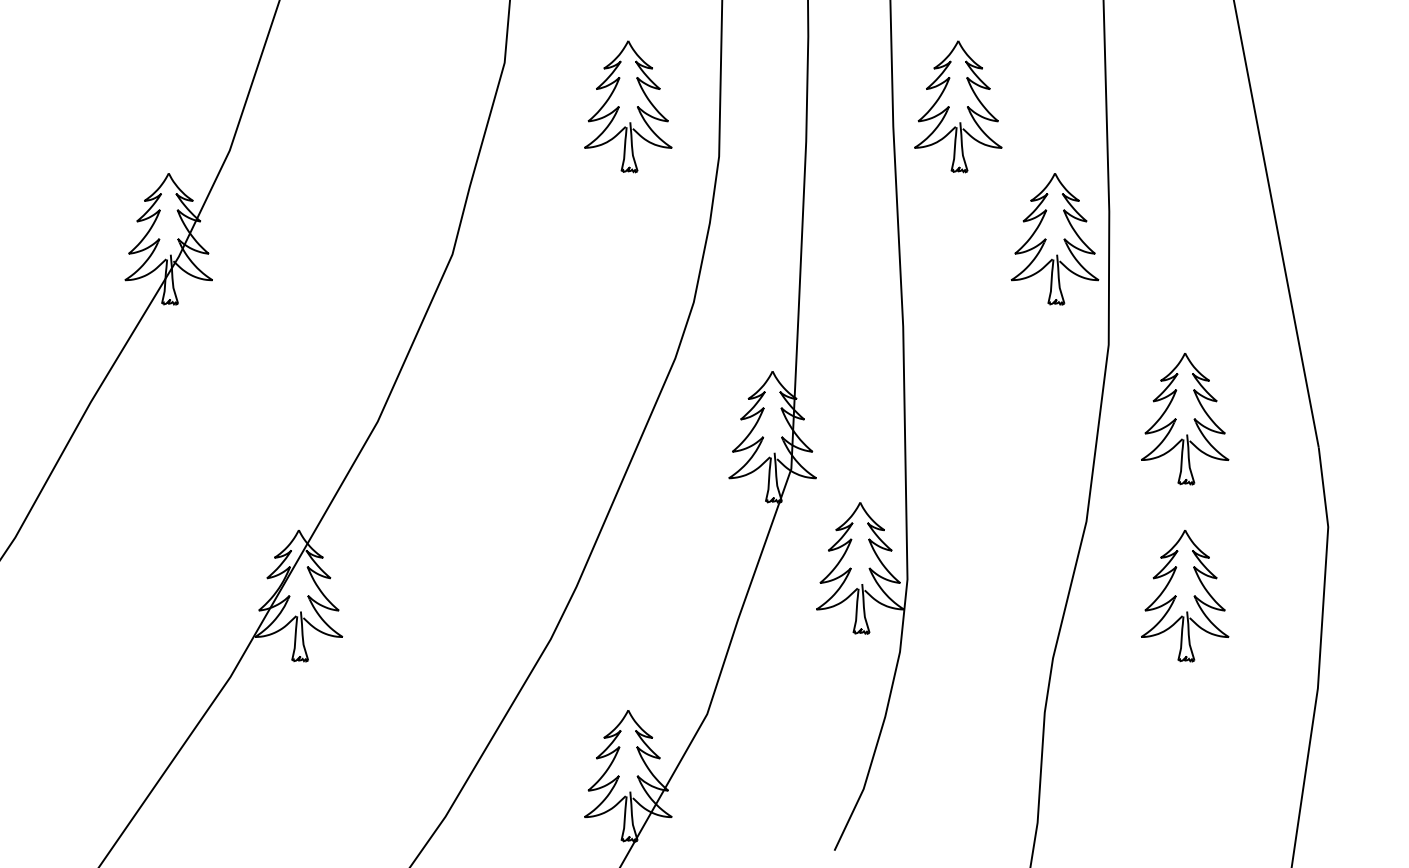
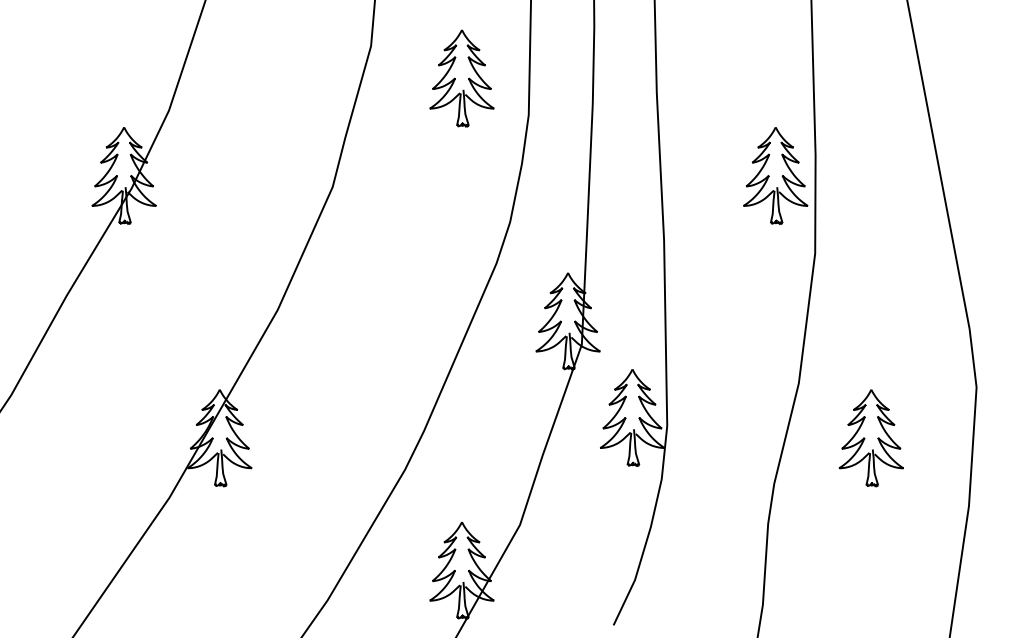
part: (958, 106) -> (704, 78), removed
part: (1185, 419) -> (871, 308), removed

